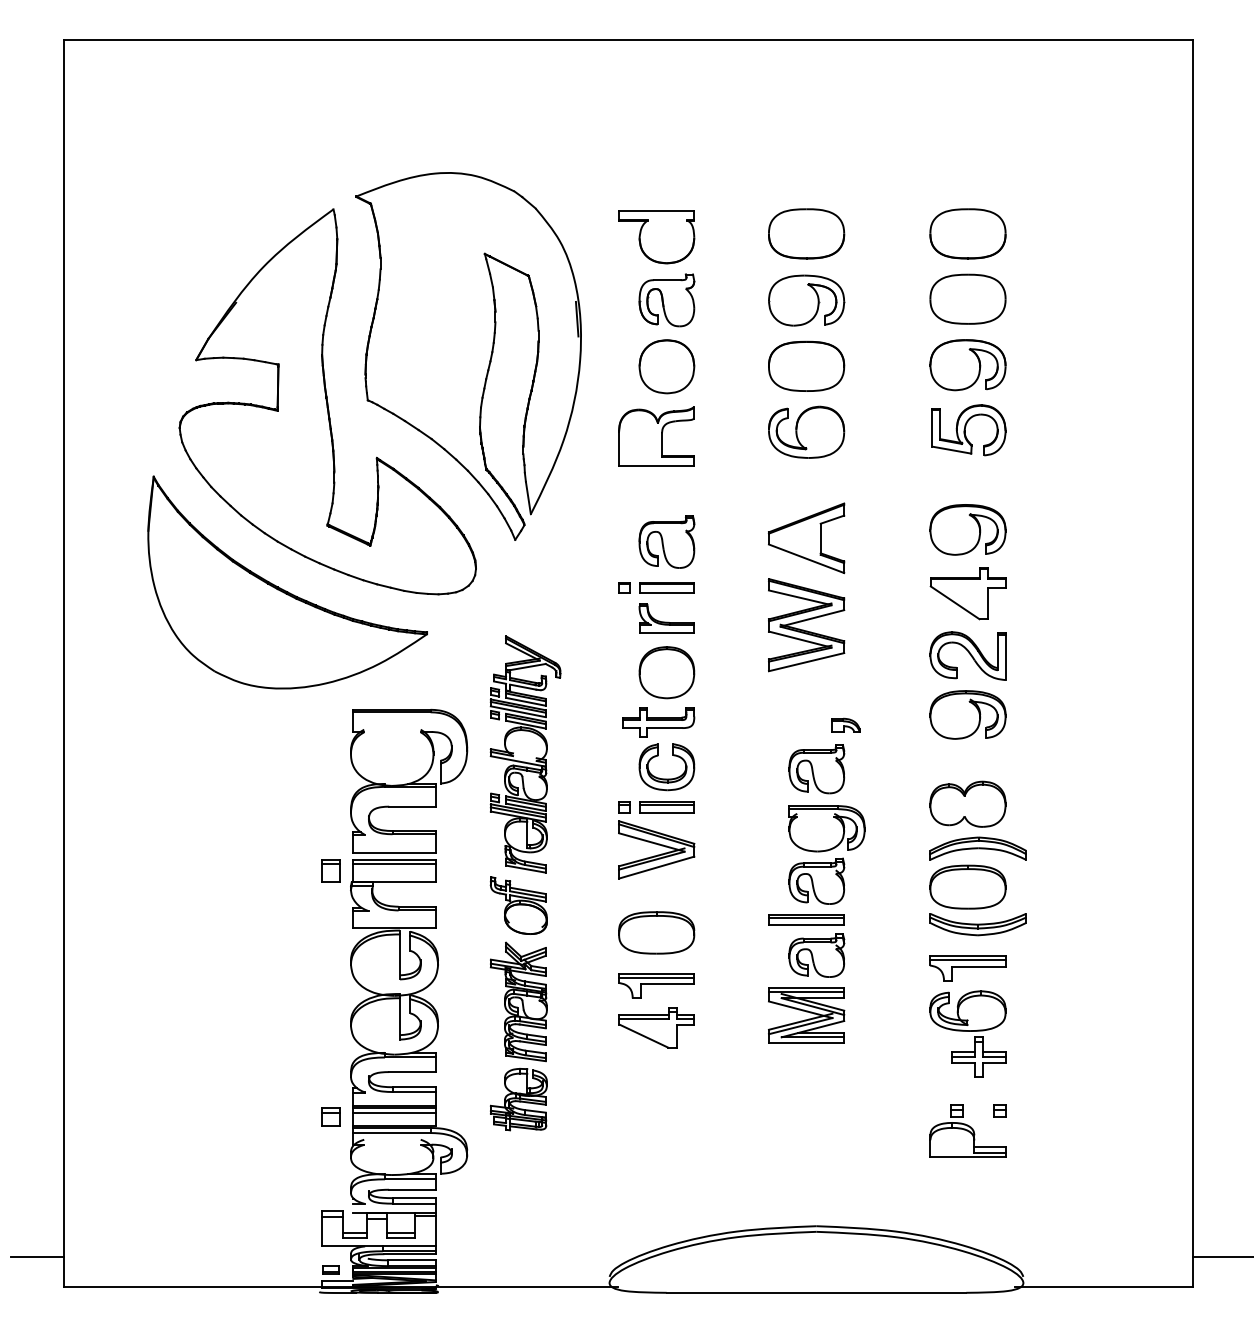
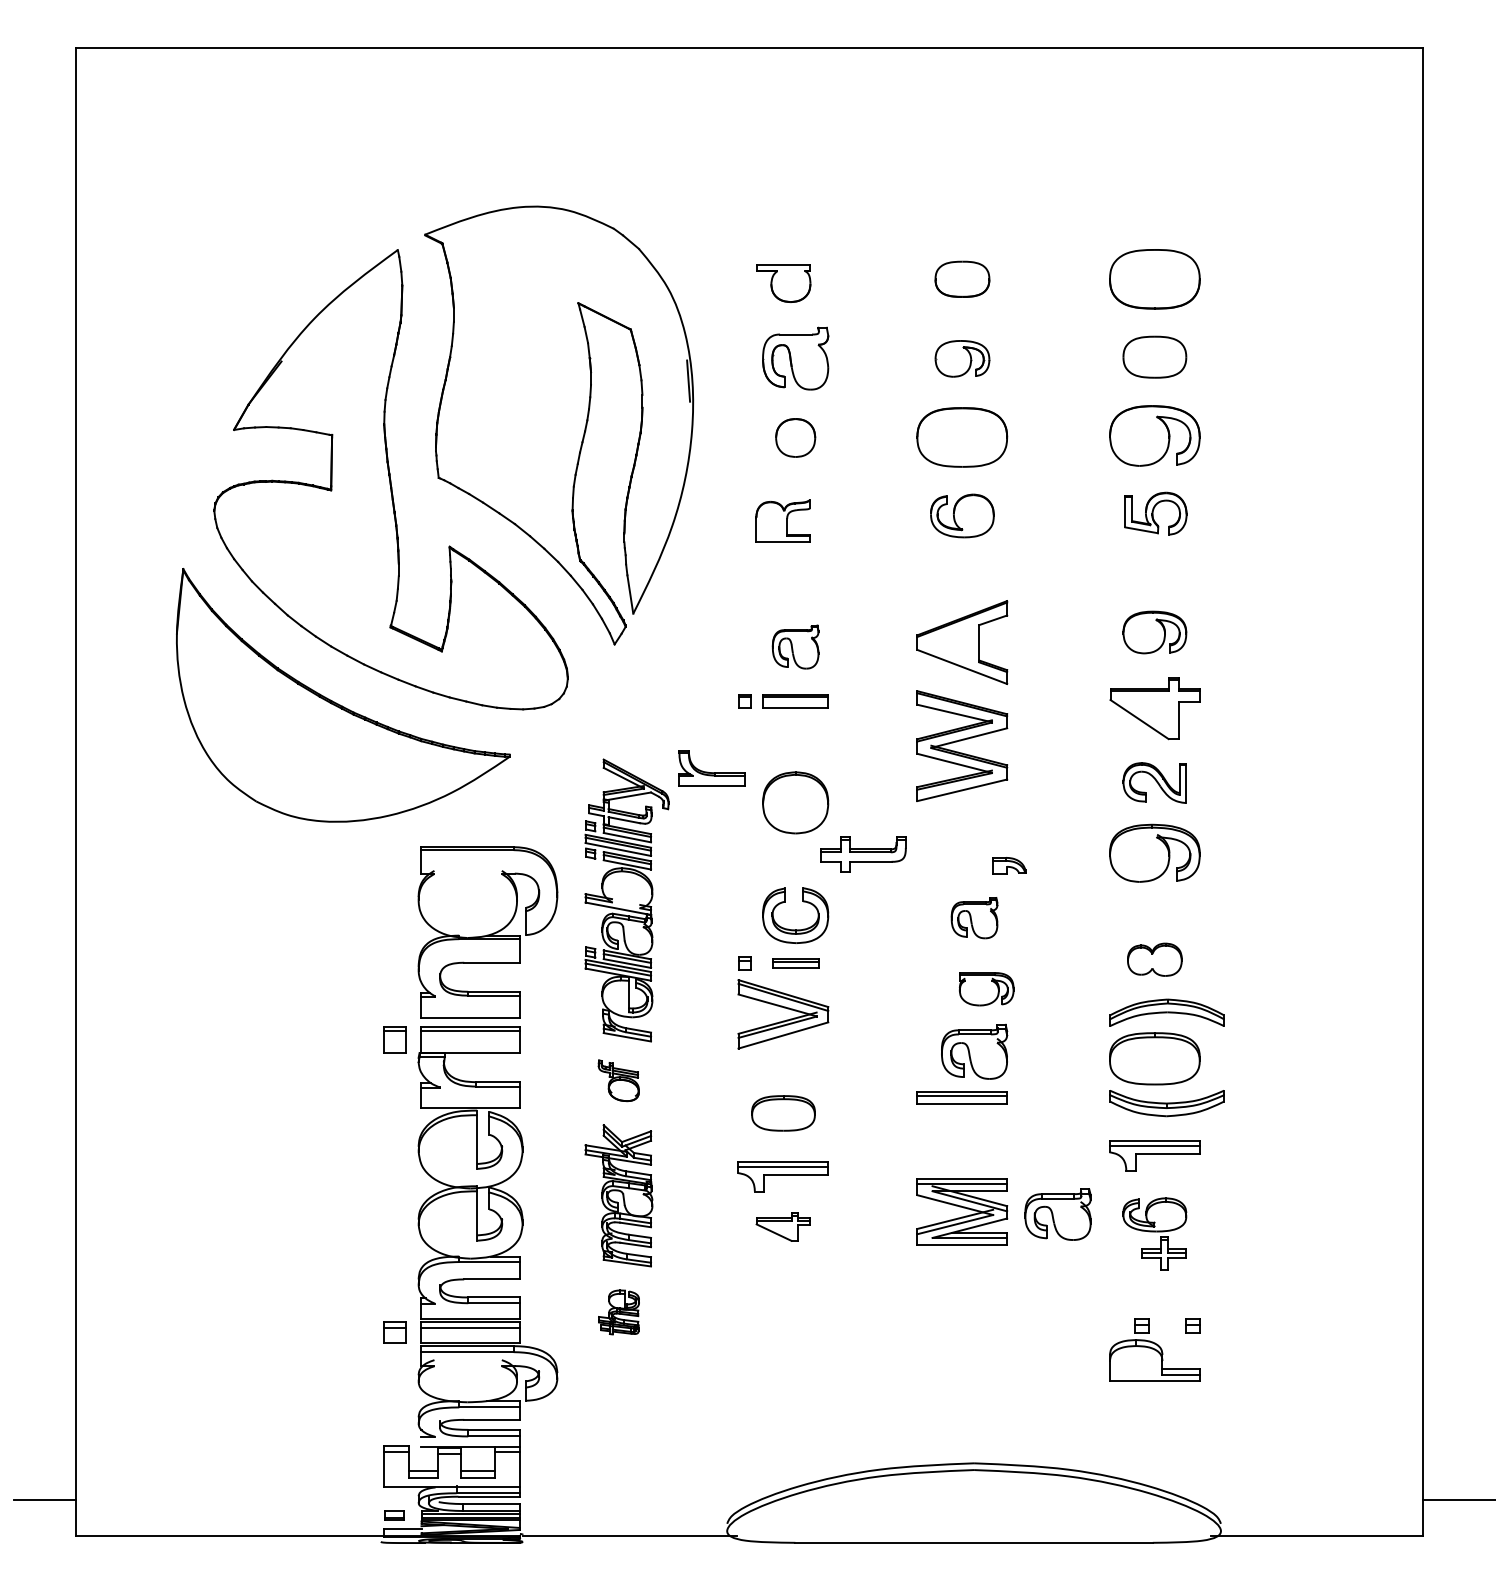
part: (806, 233) -> (962, 278), size x0.6
part: (656, 237) -> (783, 283), size x0.6
part: (967, 298) -> (1154, 356), size x0.7
part: (806, 300) -> (962, 358), size x0.6
part: (666, 366) -> (795, 437), size x0.6
part: (968, 430) -> (1155, 513), size x0.7
part: (806, 431) -> (962, 515), size x0.7
part: (656, 436) -> (783, 521), size x0.6
part: (967, 529) -> (1154, 632), size x0.7
part: (666, 541) -> (795, 646), size x0.7
part: (666, 618) -> (711, 768), moved
part: (967, 655) -> (1154, 782), size x0.7
part: (658, 722) -> (863, 855), moved
part: (816, 769) -> (974, 918), size x0.7
part: (967, 803) -> (1154, 958), size x0.6
part: (666, 807) -> (795, 963), size x0.7
part: (826, 828) -> (986, 988), size x0.6
part: (518, 905) -> (618, 1080), size x0.6
part: (656, 932) -> (783, 1112), size x0.7
part: (816, 955) -> (1057, 1214), moved
part: (656, 1027) -> (783, 1226), size x0.6
part: (967, 1033) -> (1154, 1233), size x0.7
part: (518, 1099) -> (618, 1312), size x0.6

